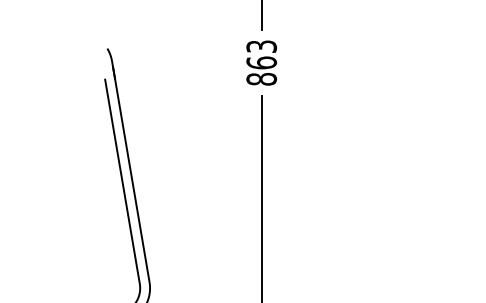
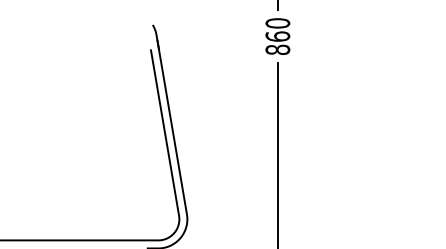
text: (261, 46) -> (277, 23), 863 -> 860

